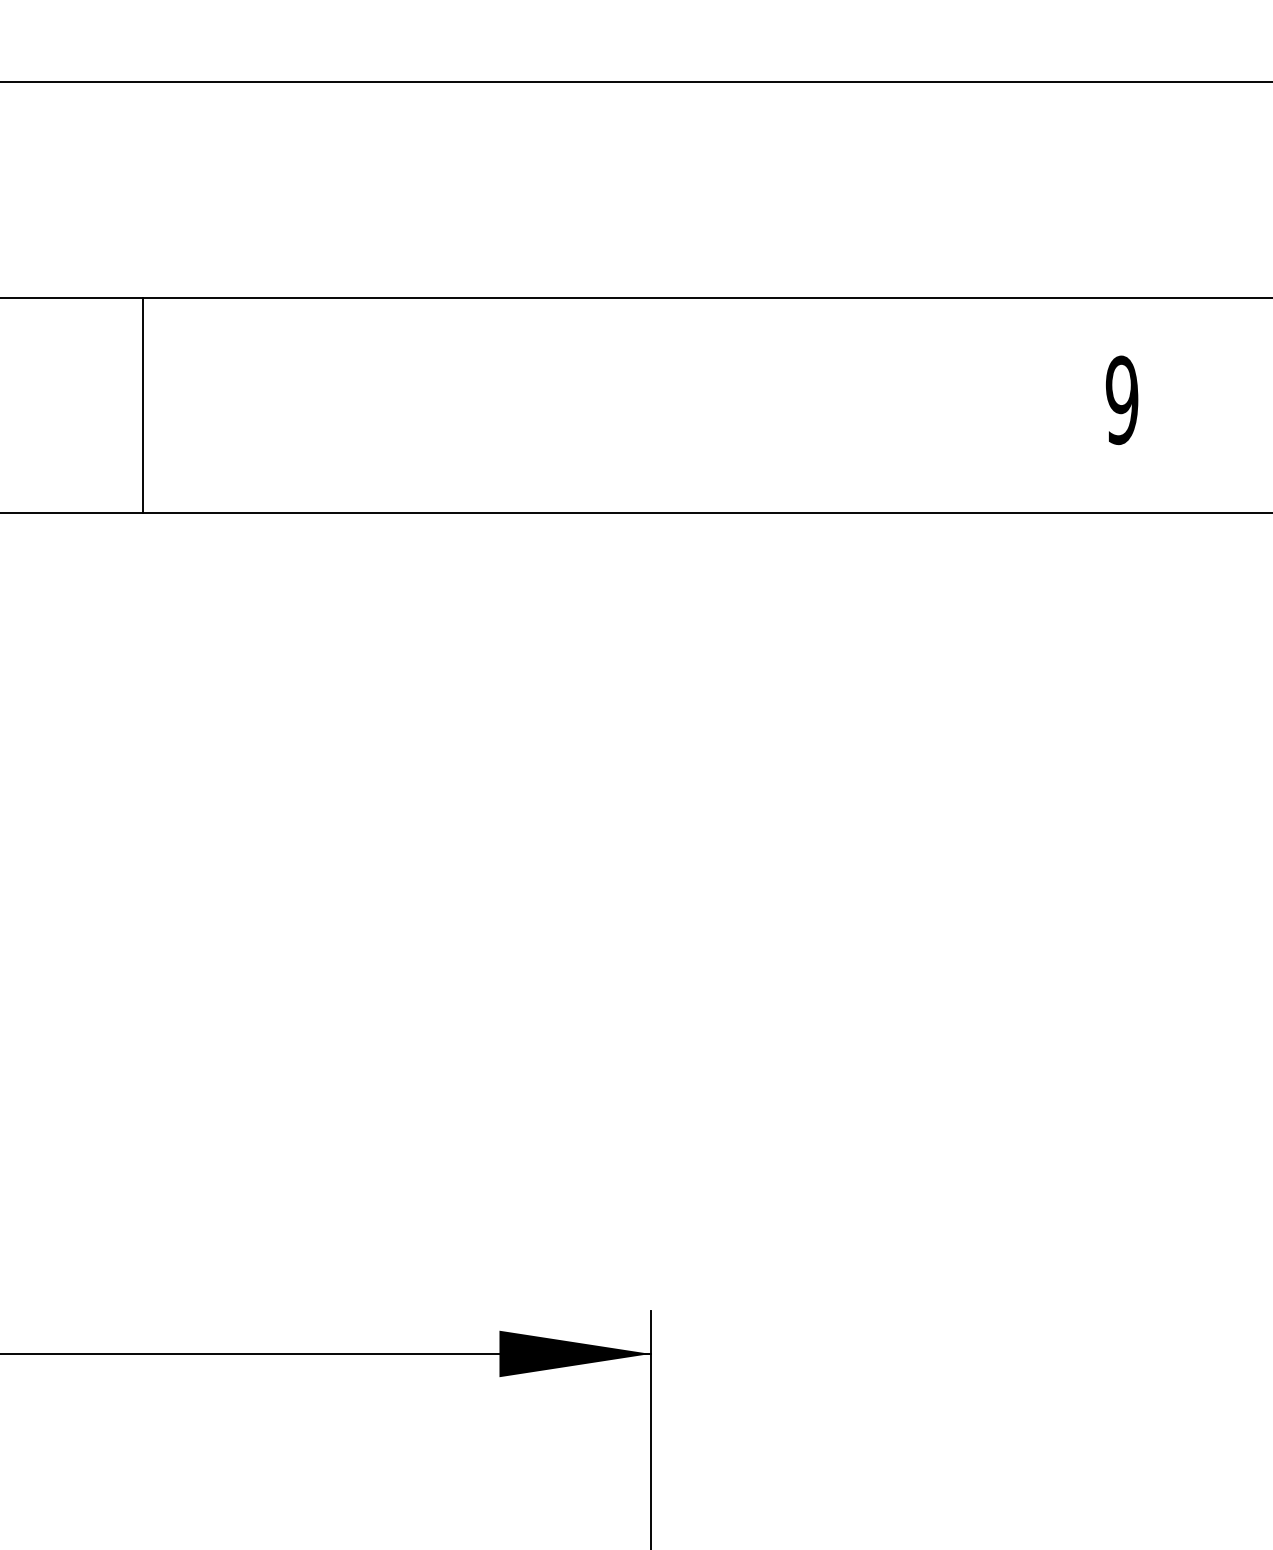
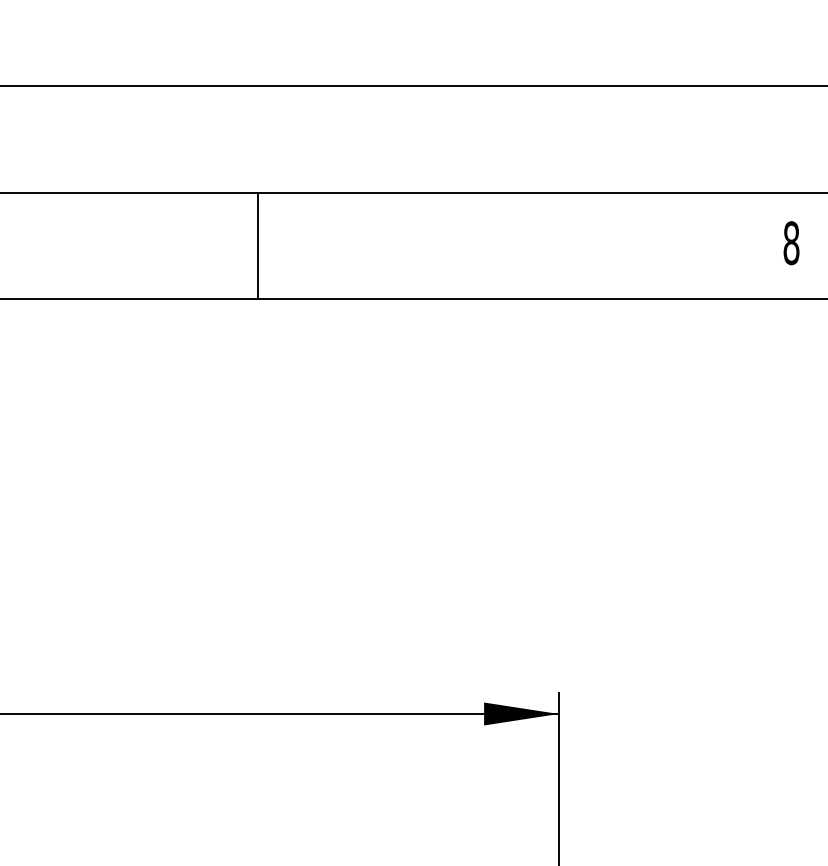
text: (1122, 400) -> (791, 243), 9 -> 8
line: (141, 404) -> (257, 245), moved

